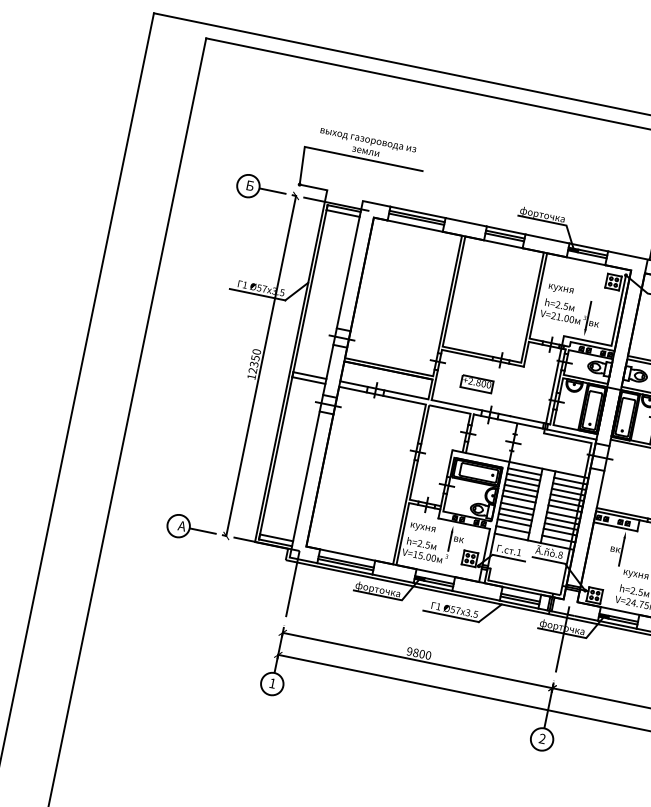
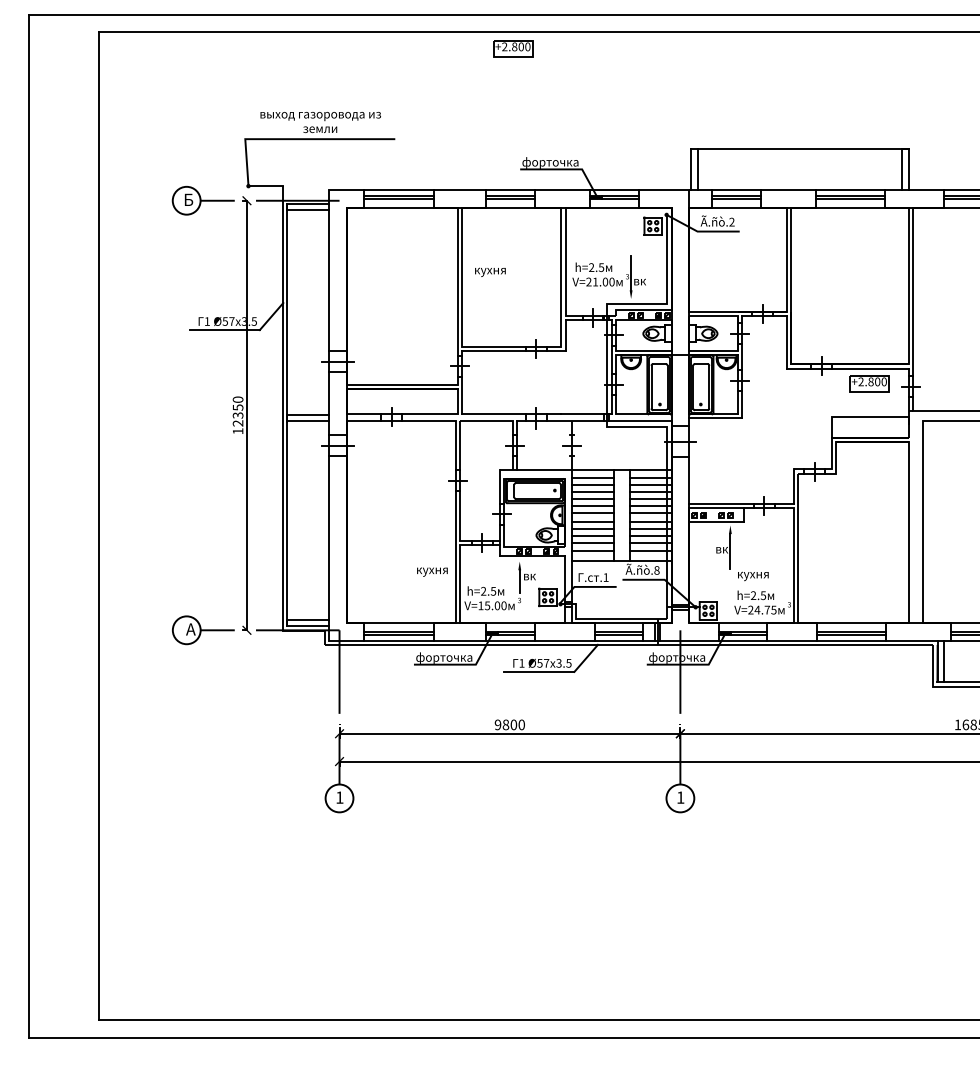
text: (561, 288) -> (490, 271), moved
part: (477, 383) -> (513, 48), moved
text: (423, 527) -> (432, 571), moved
text: (542, 738) -> (680, 797), 2 -> 1

